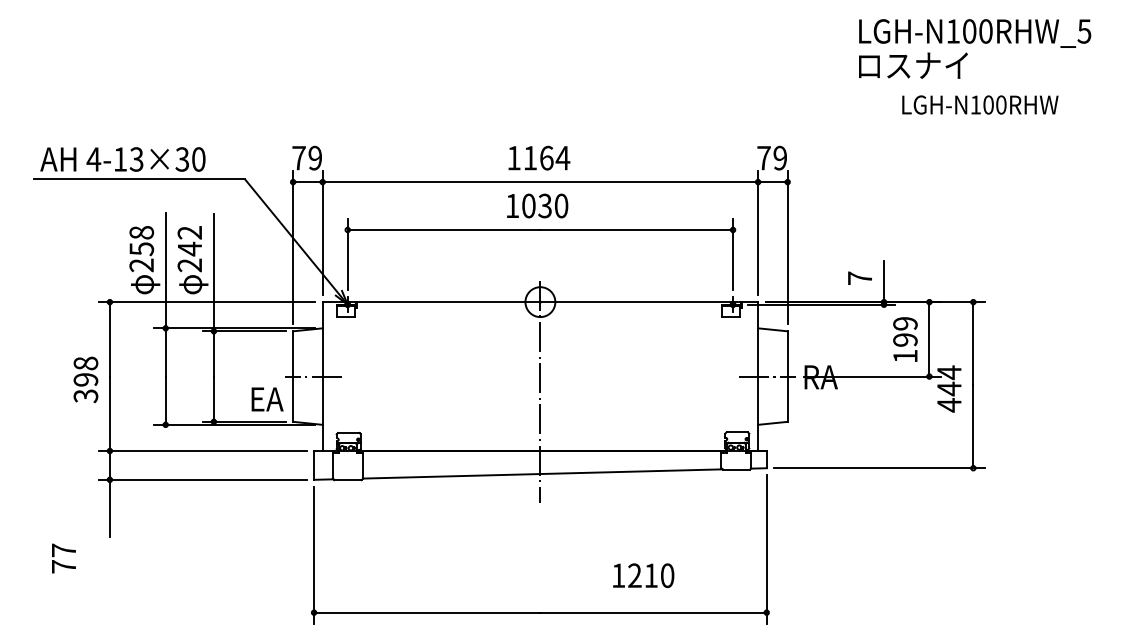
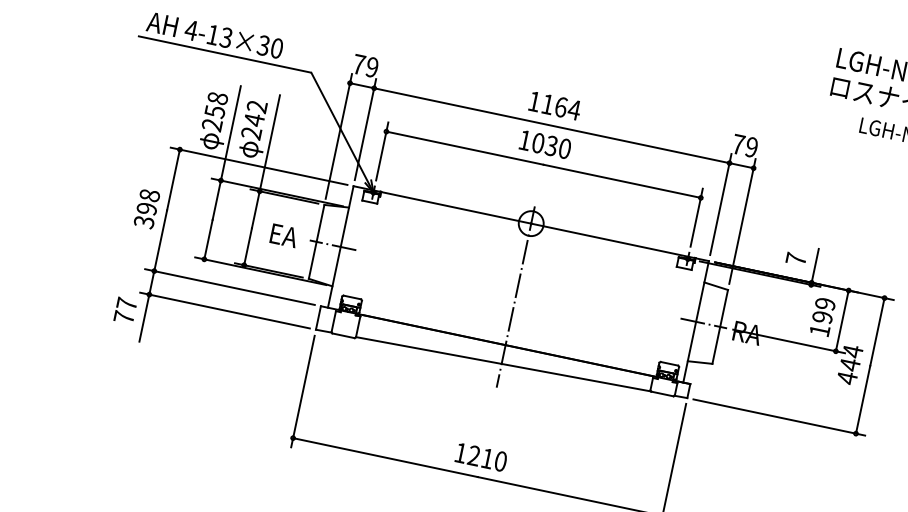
text: (267, 399) -> (284, 235), moved
text: (63, 558) -> (125, 310), moved
text: (643, 575) -> (481, 457), moved

